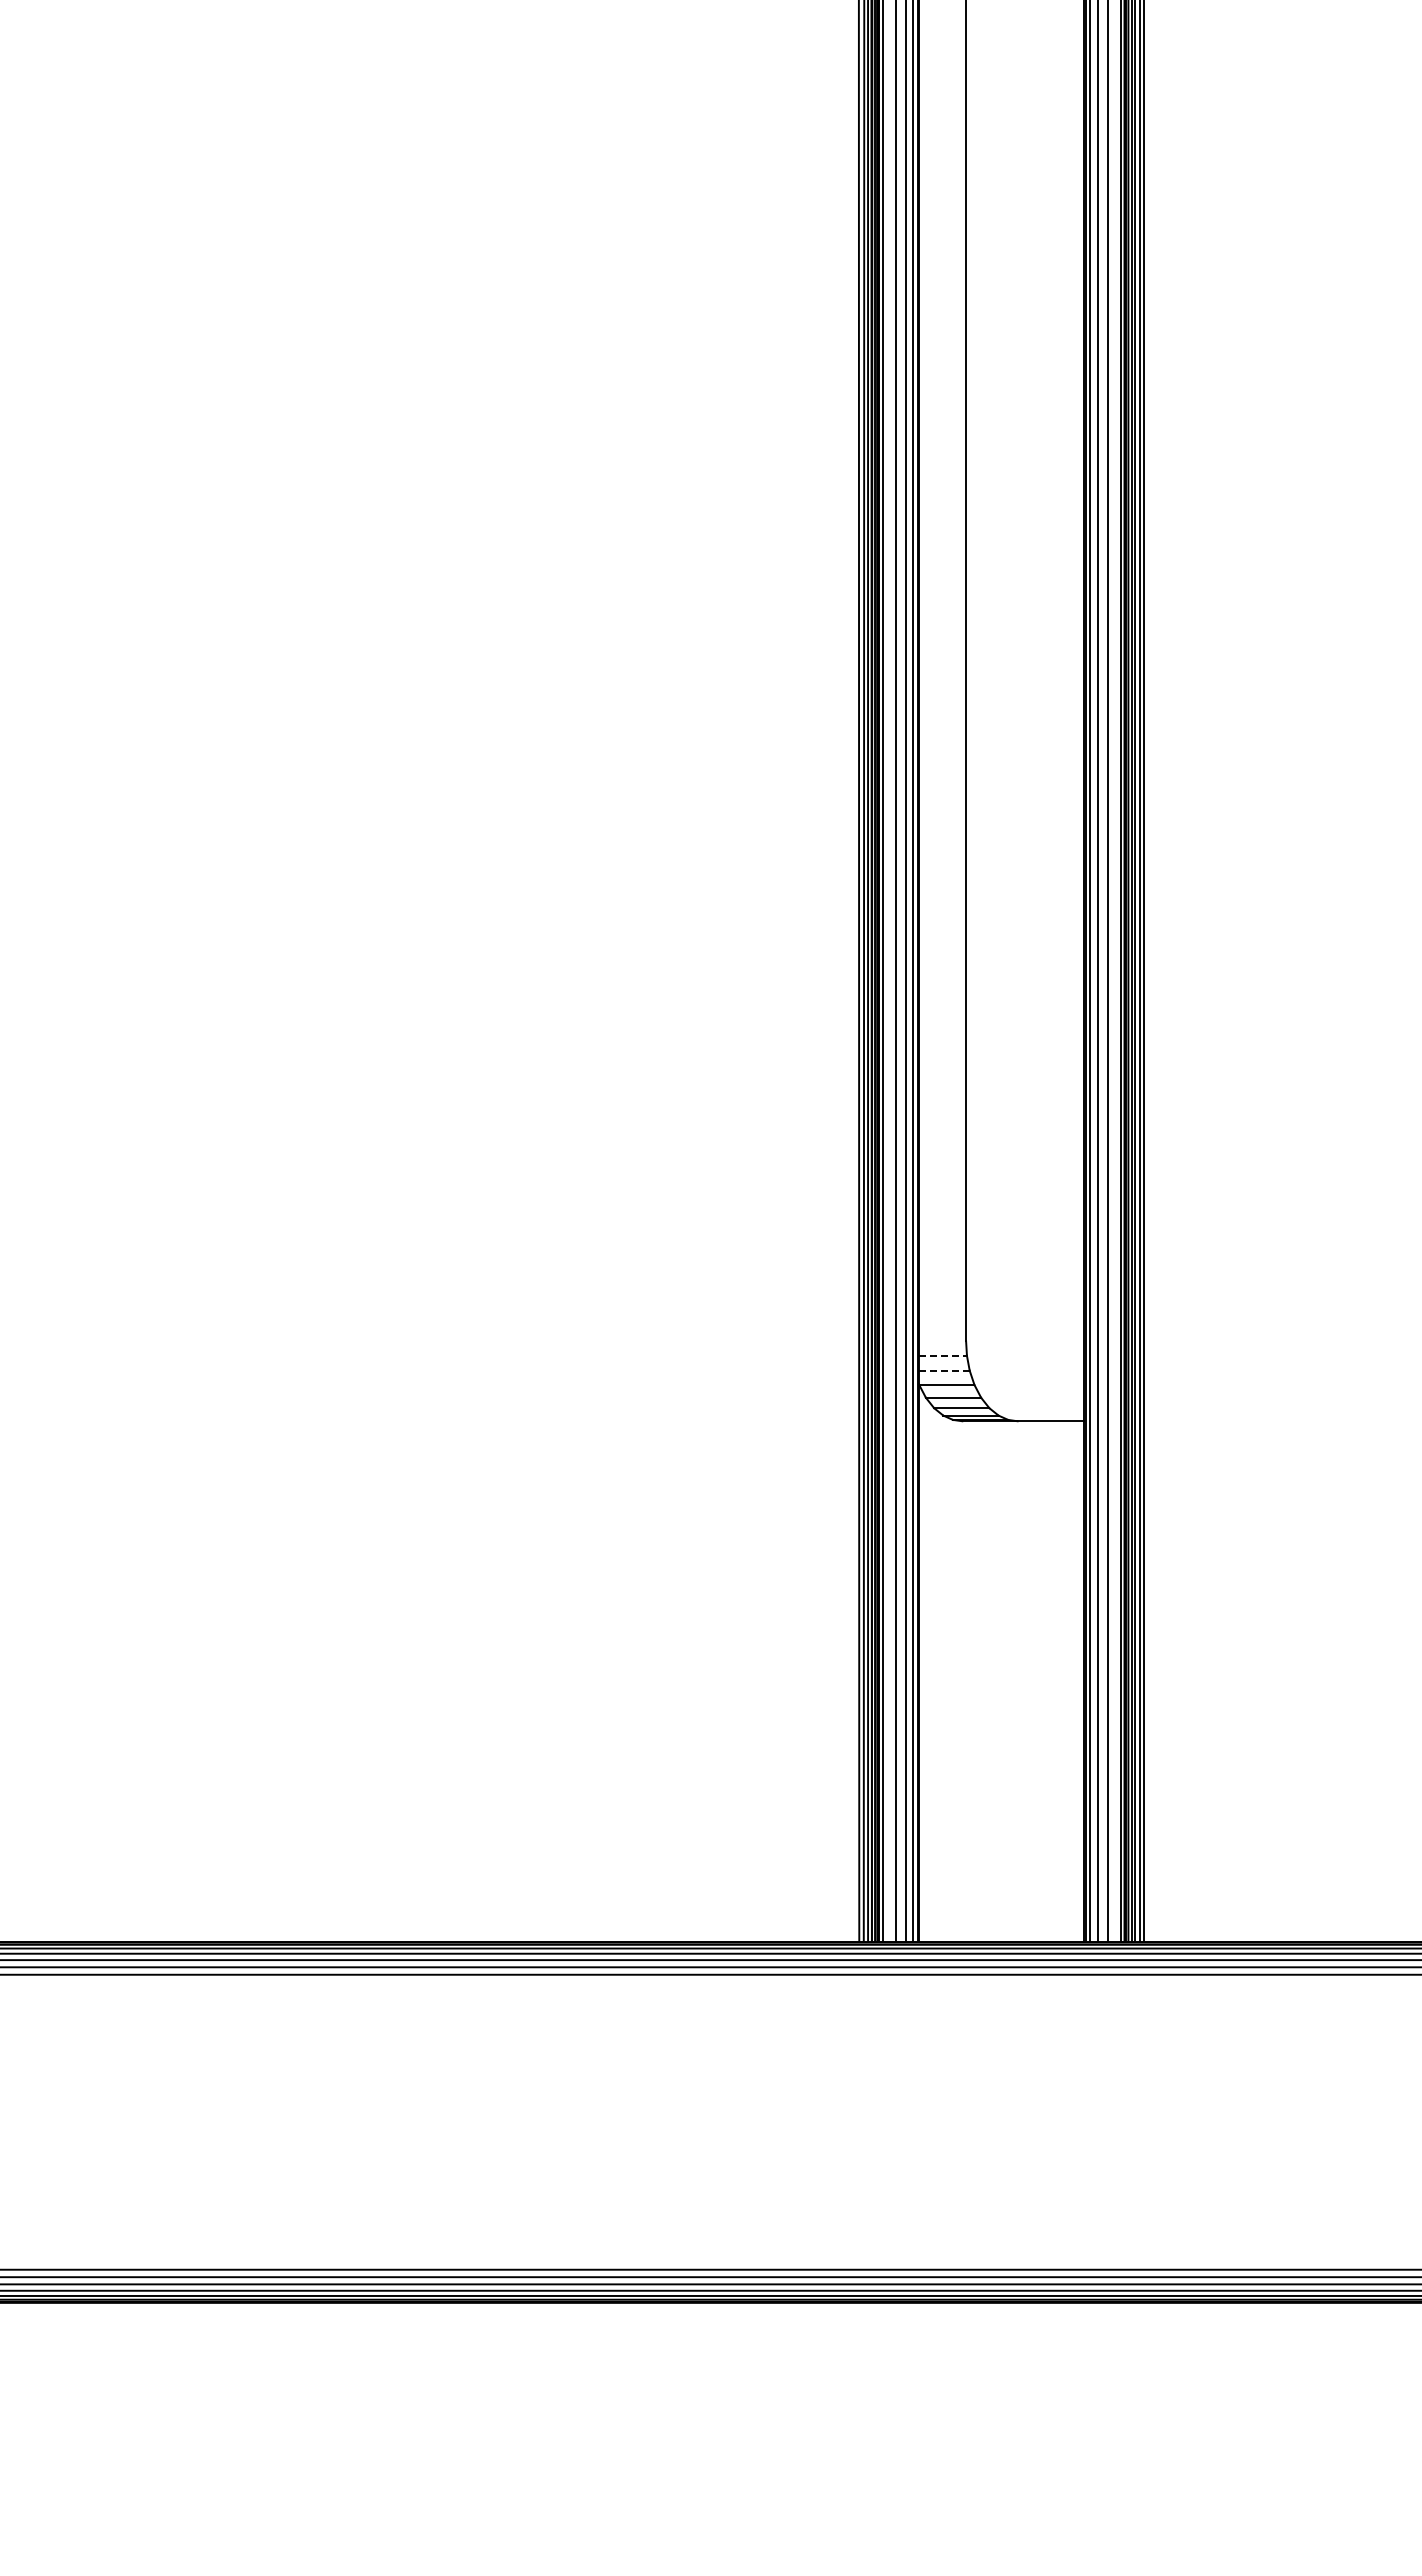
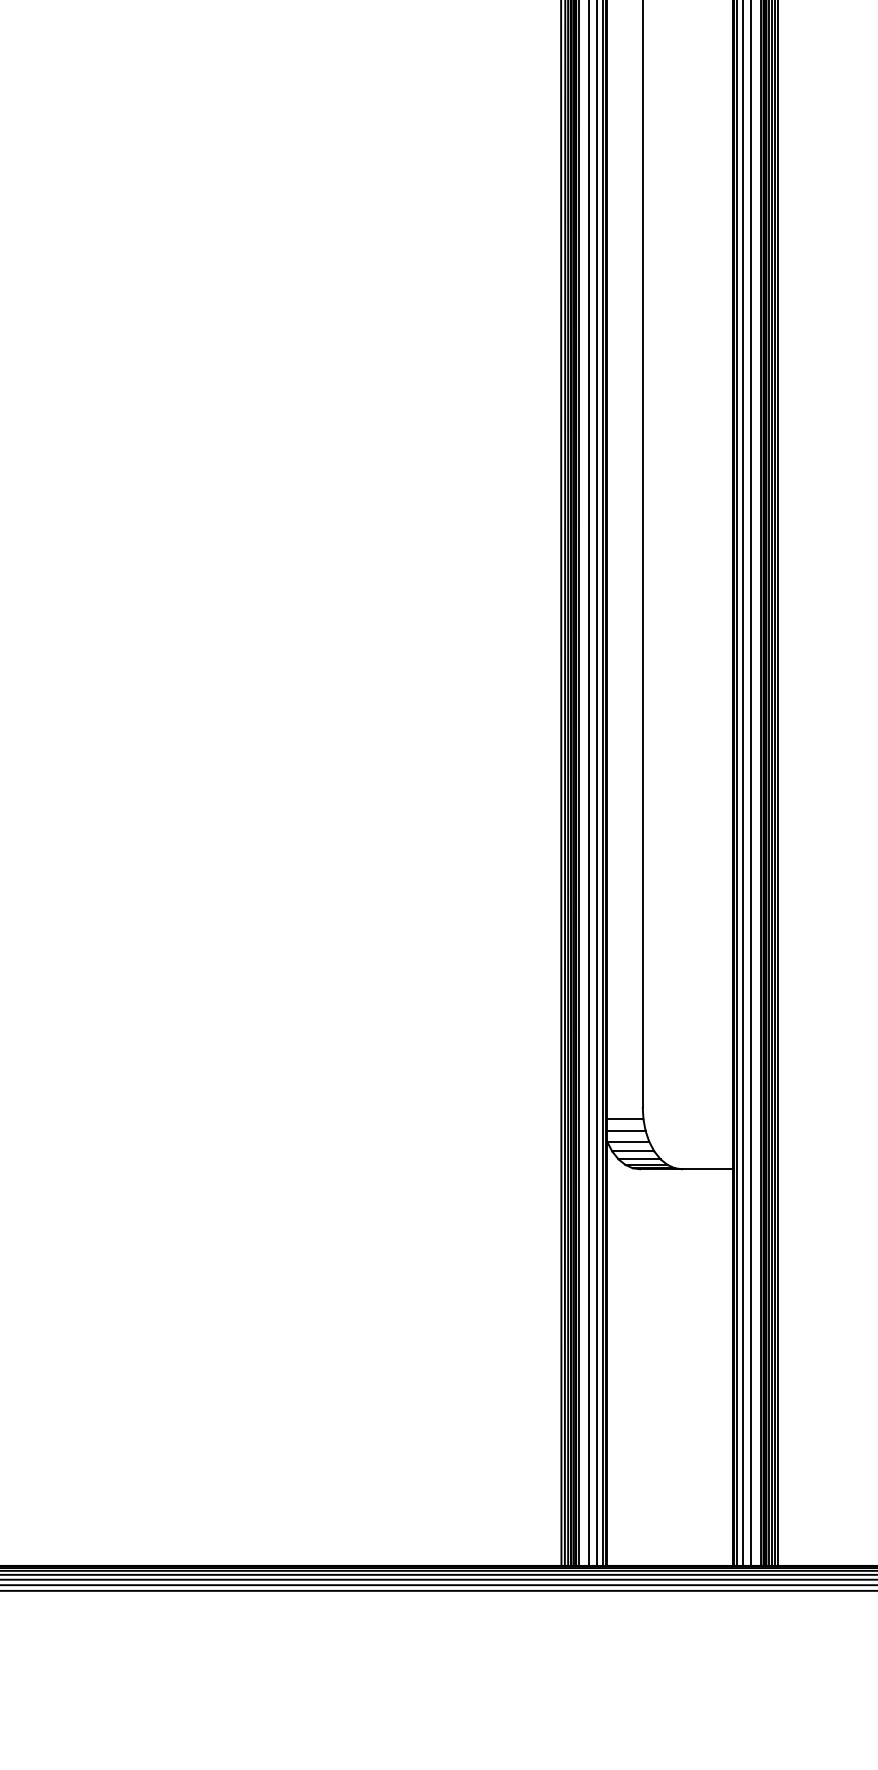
line: (942, 1355) -> (624, 1119), dashed -> solid
line: (944, 1370) -> (626, 1130), dashed -> solid

